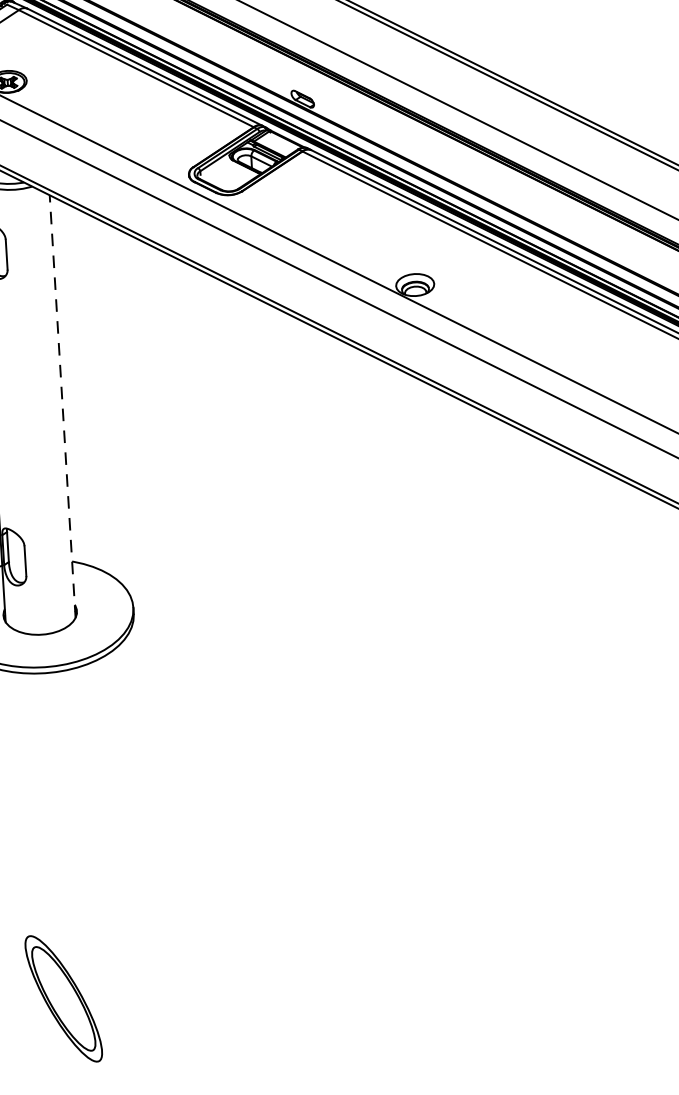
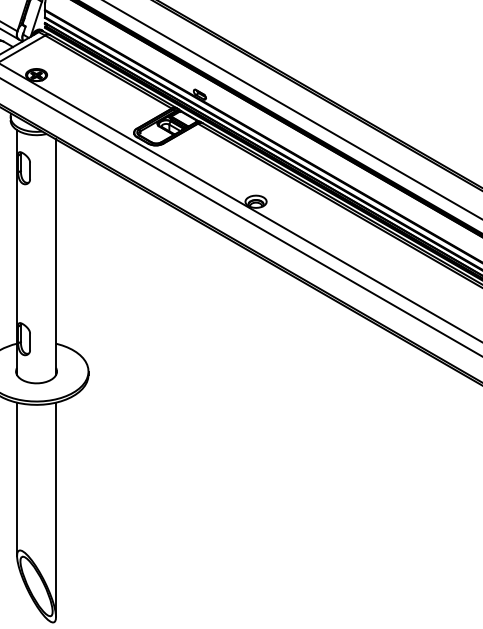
line: (63, 406) -> (56, 257), dashed -> solid
line: (17, 809) -> (17, 479), added
line: (91, 858) -> (56, 509), added

